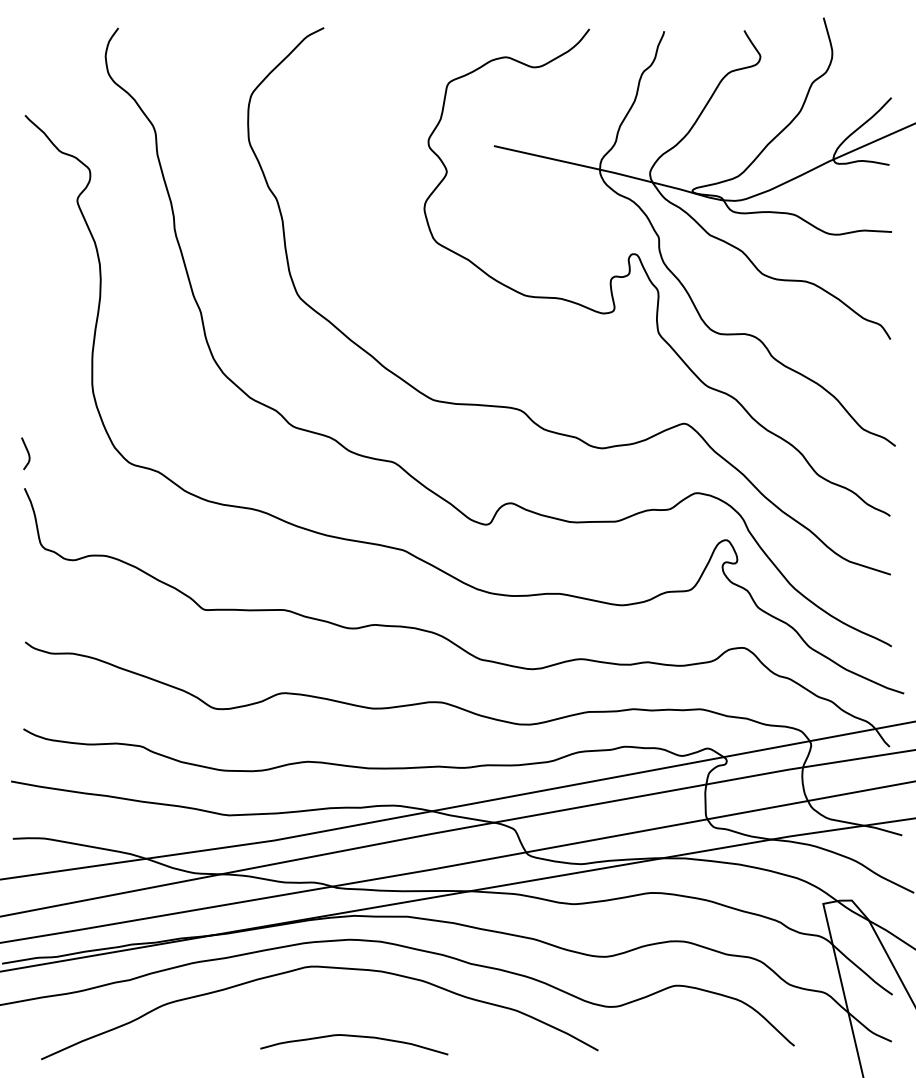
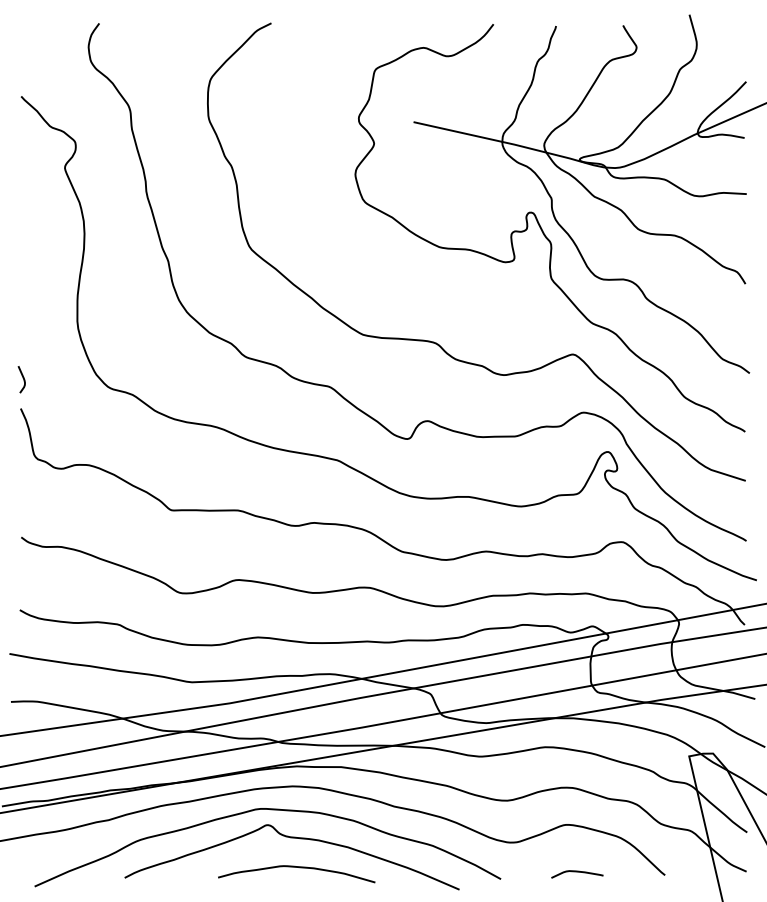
curve: (353, 1002) -> (296, 838), added
curve: (689, 1042) -> (577, 872), added

